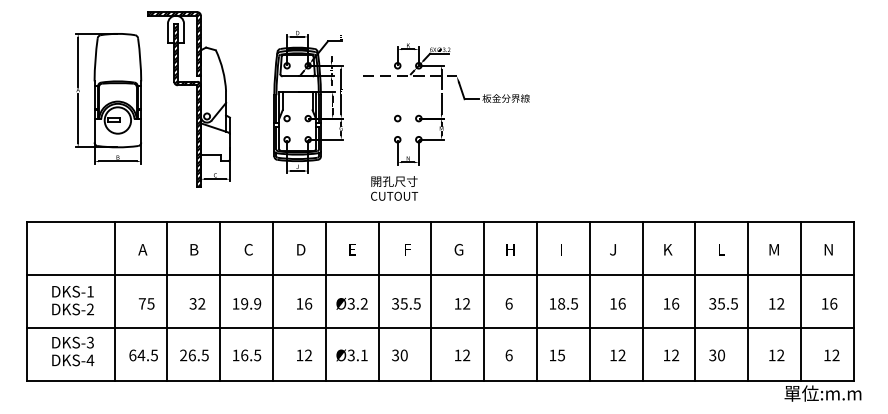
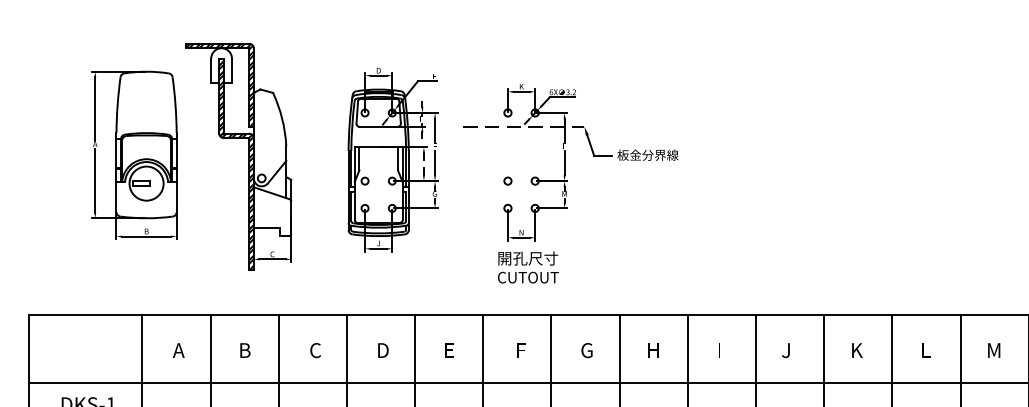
text: (394, 188) -> (528, 267), moved

